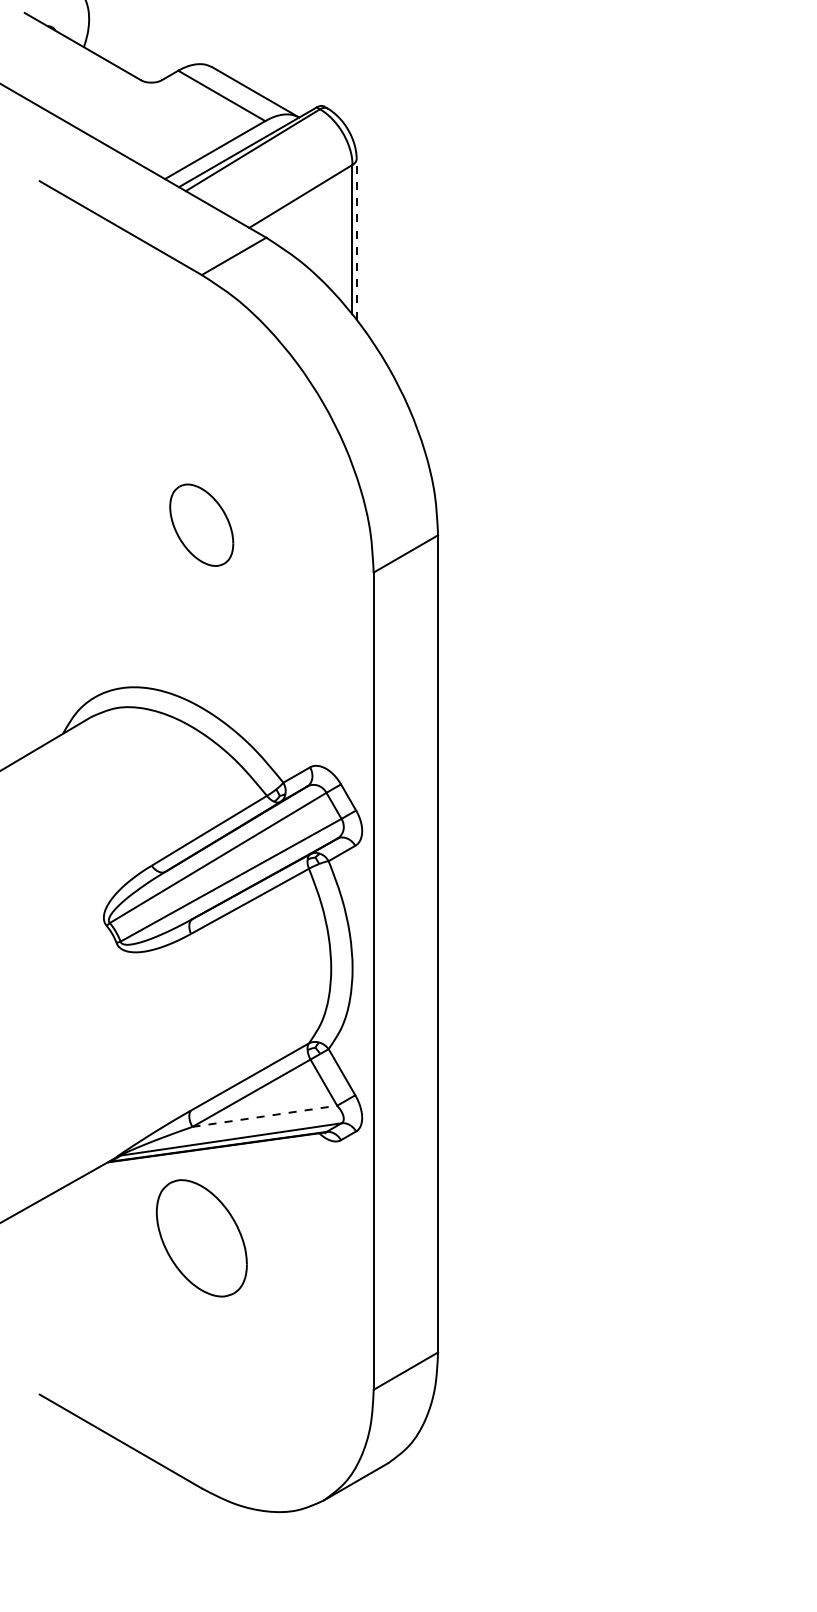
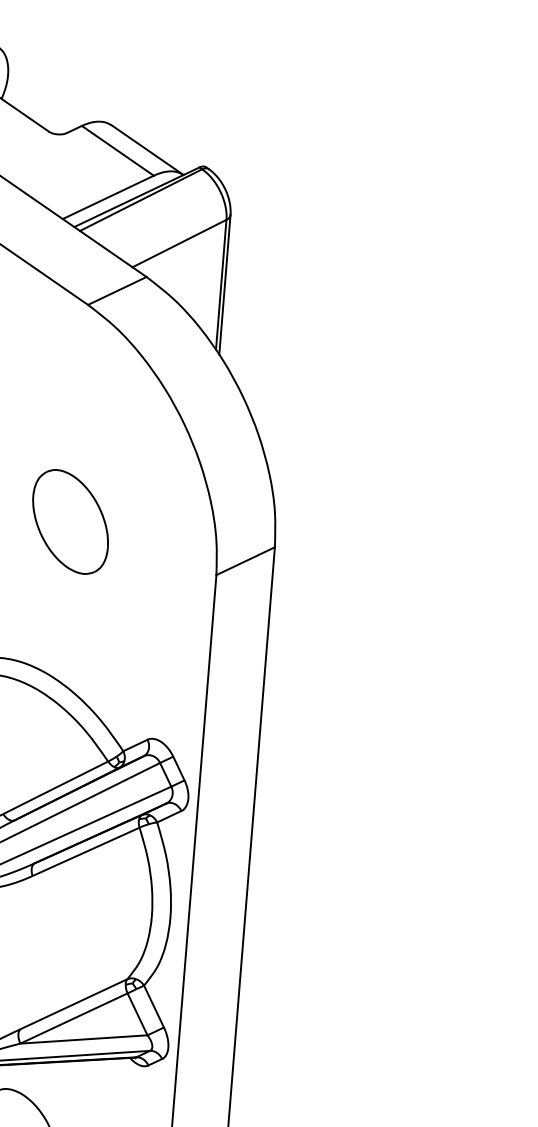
line: (356, 238) -> (224, 283), dashed -> solid
part: (201, 525) -> (70, 522), size x1.43
line: (265, 1116) -> (84, 1039), dashed -> solid

